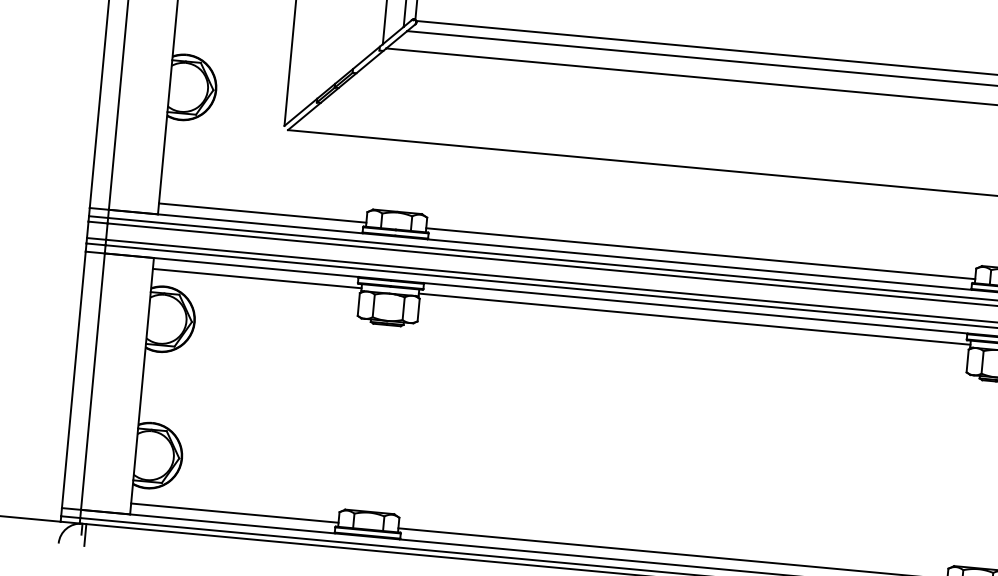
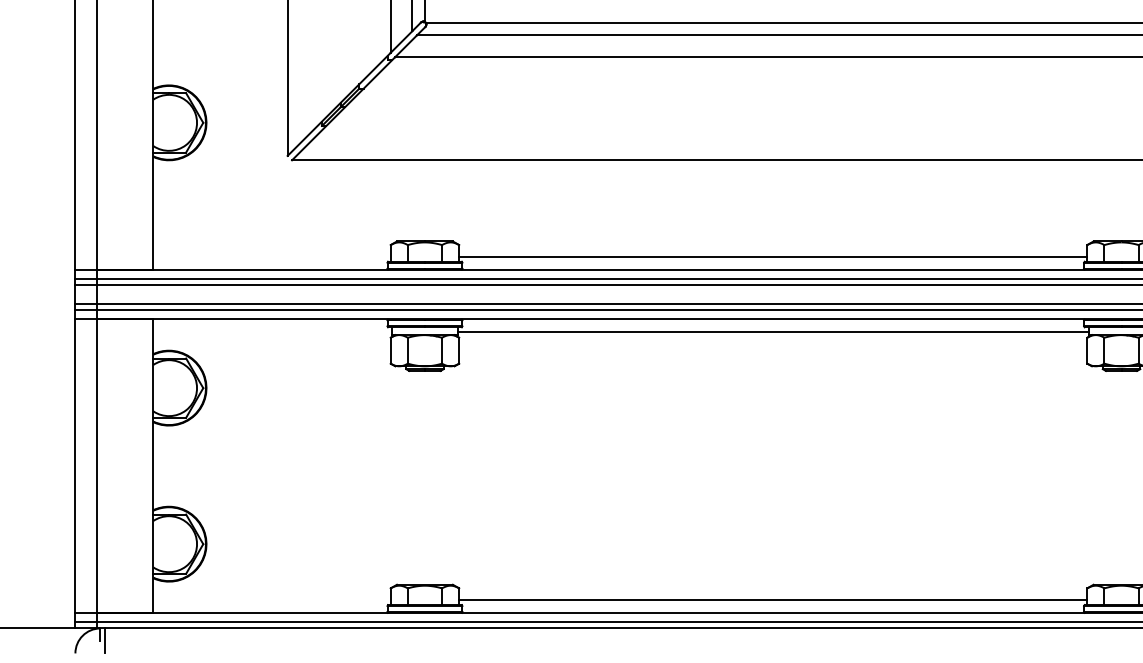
line: (262, 213) -> (271, 257), removed
line: (257, 278) -> (272, 331), removed
line: (234, 513) -> (271, 600), removed

